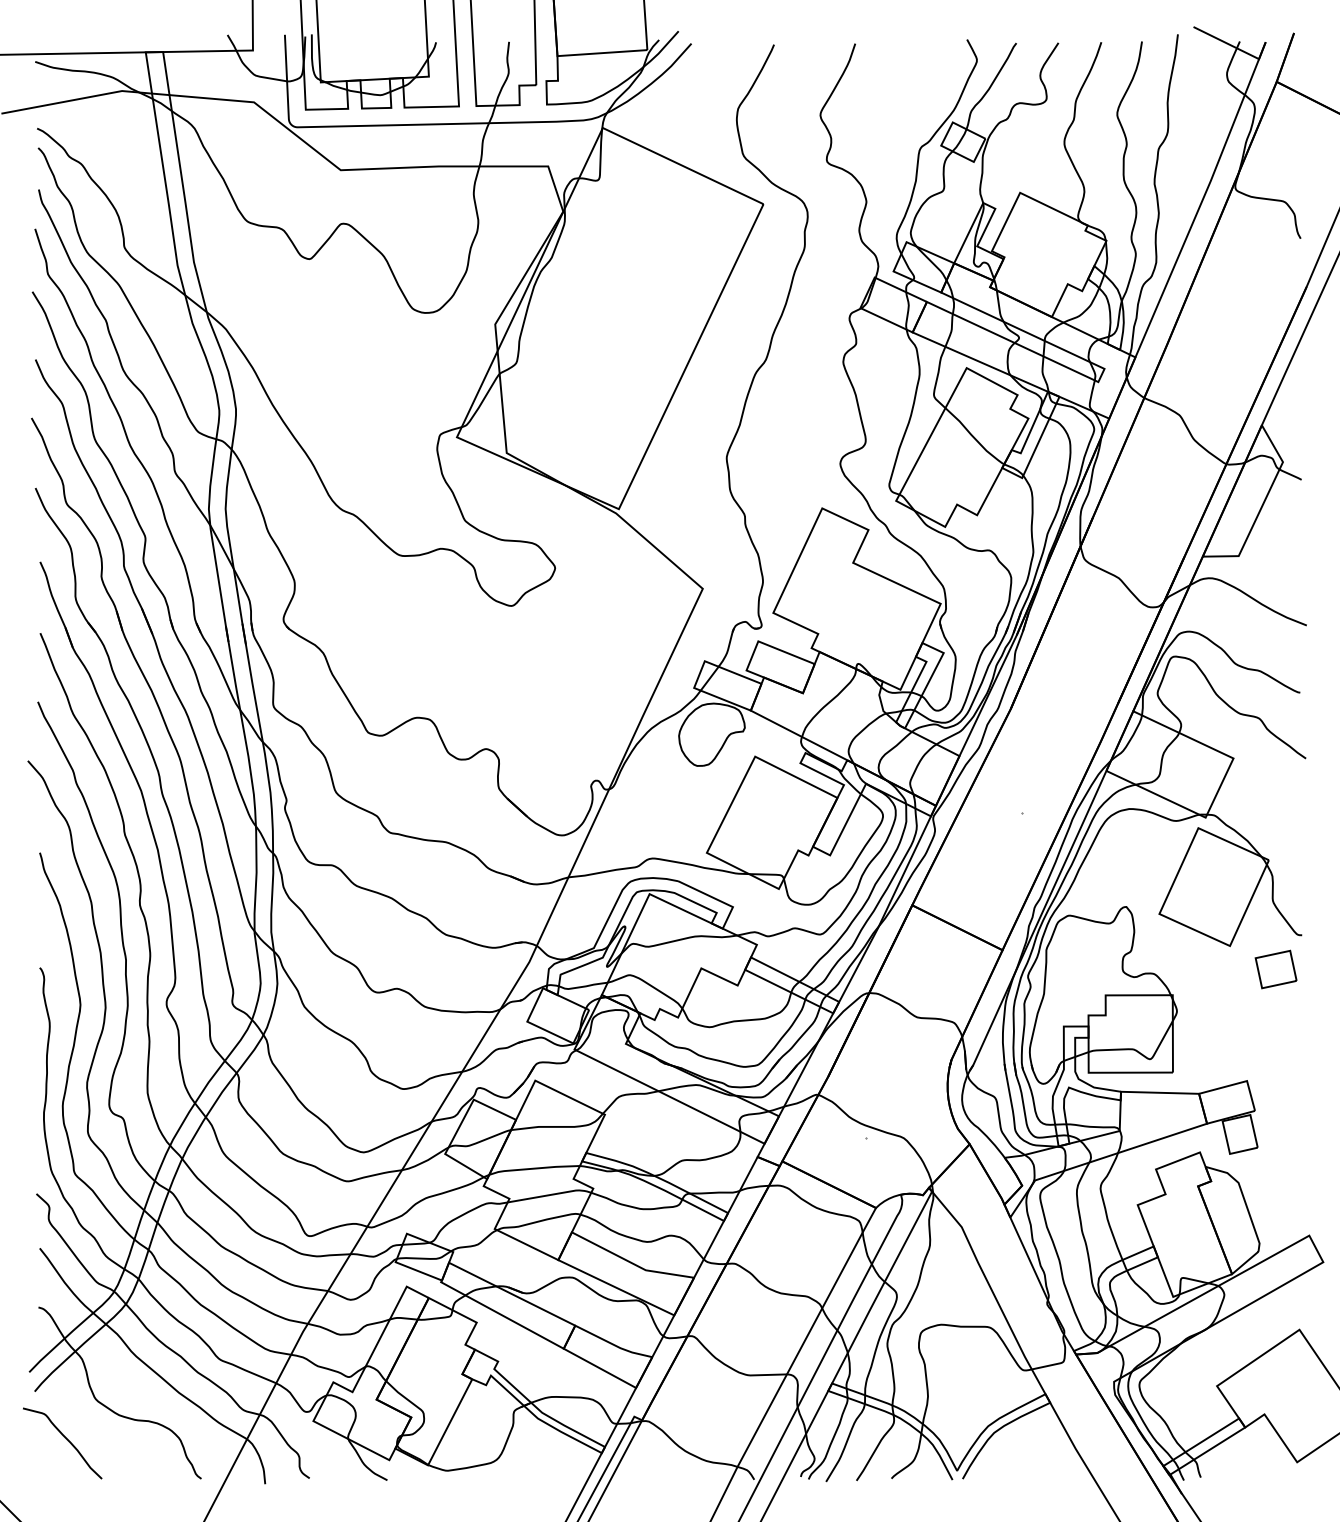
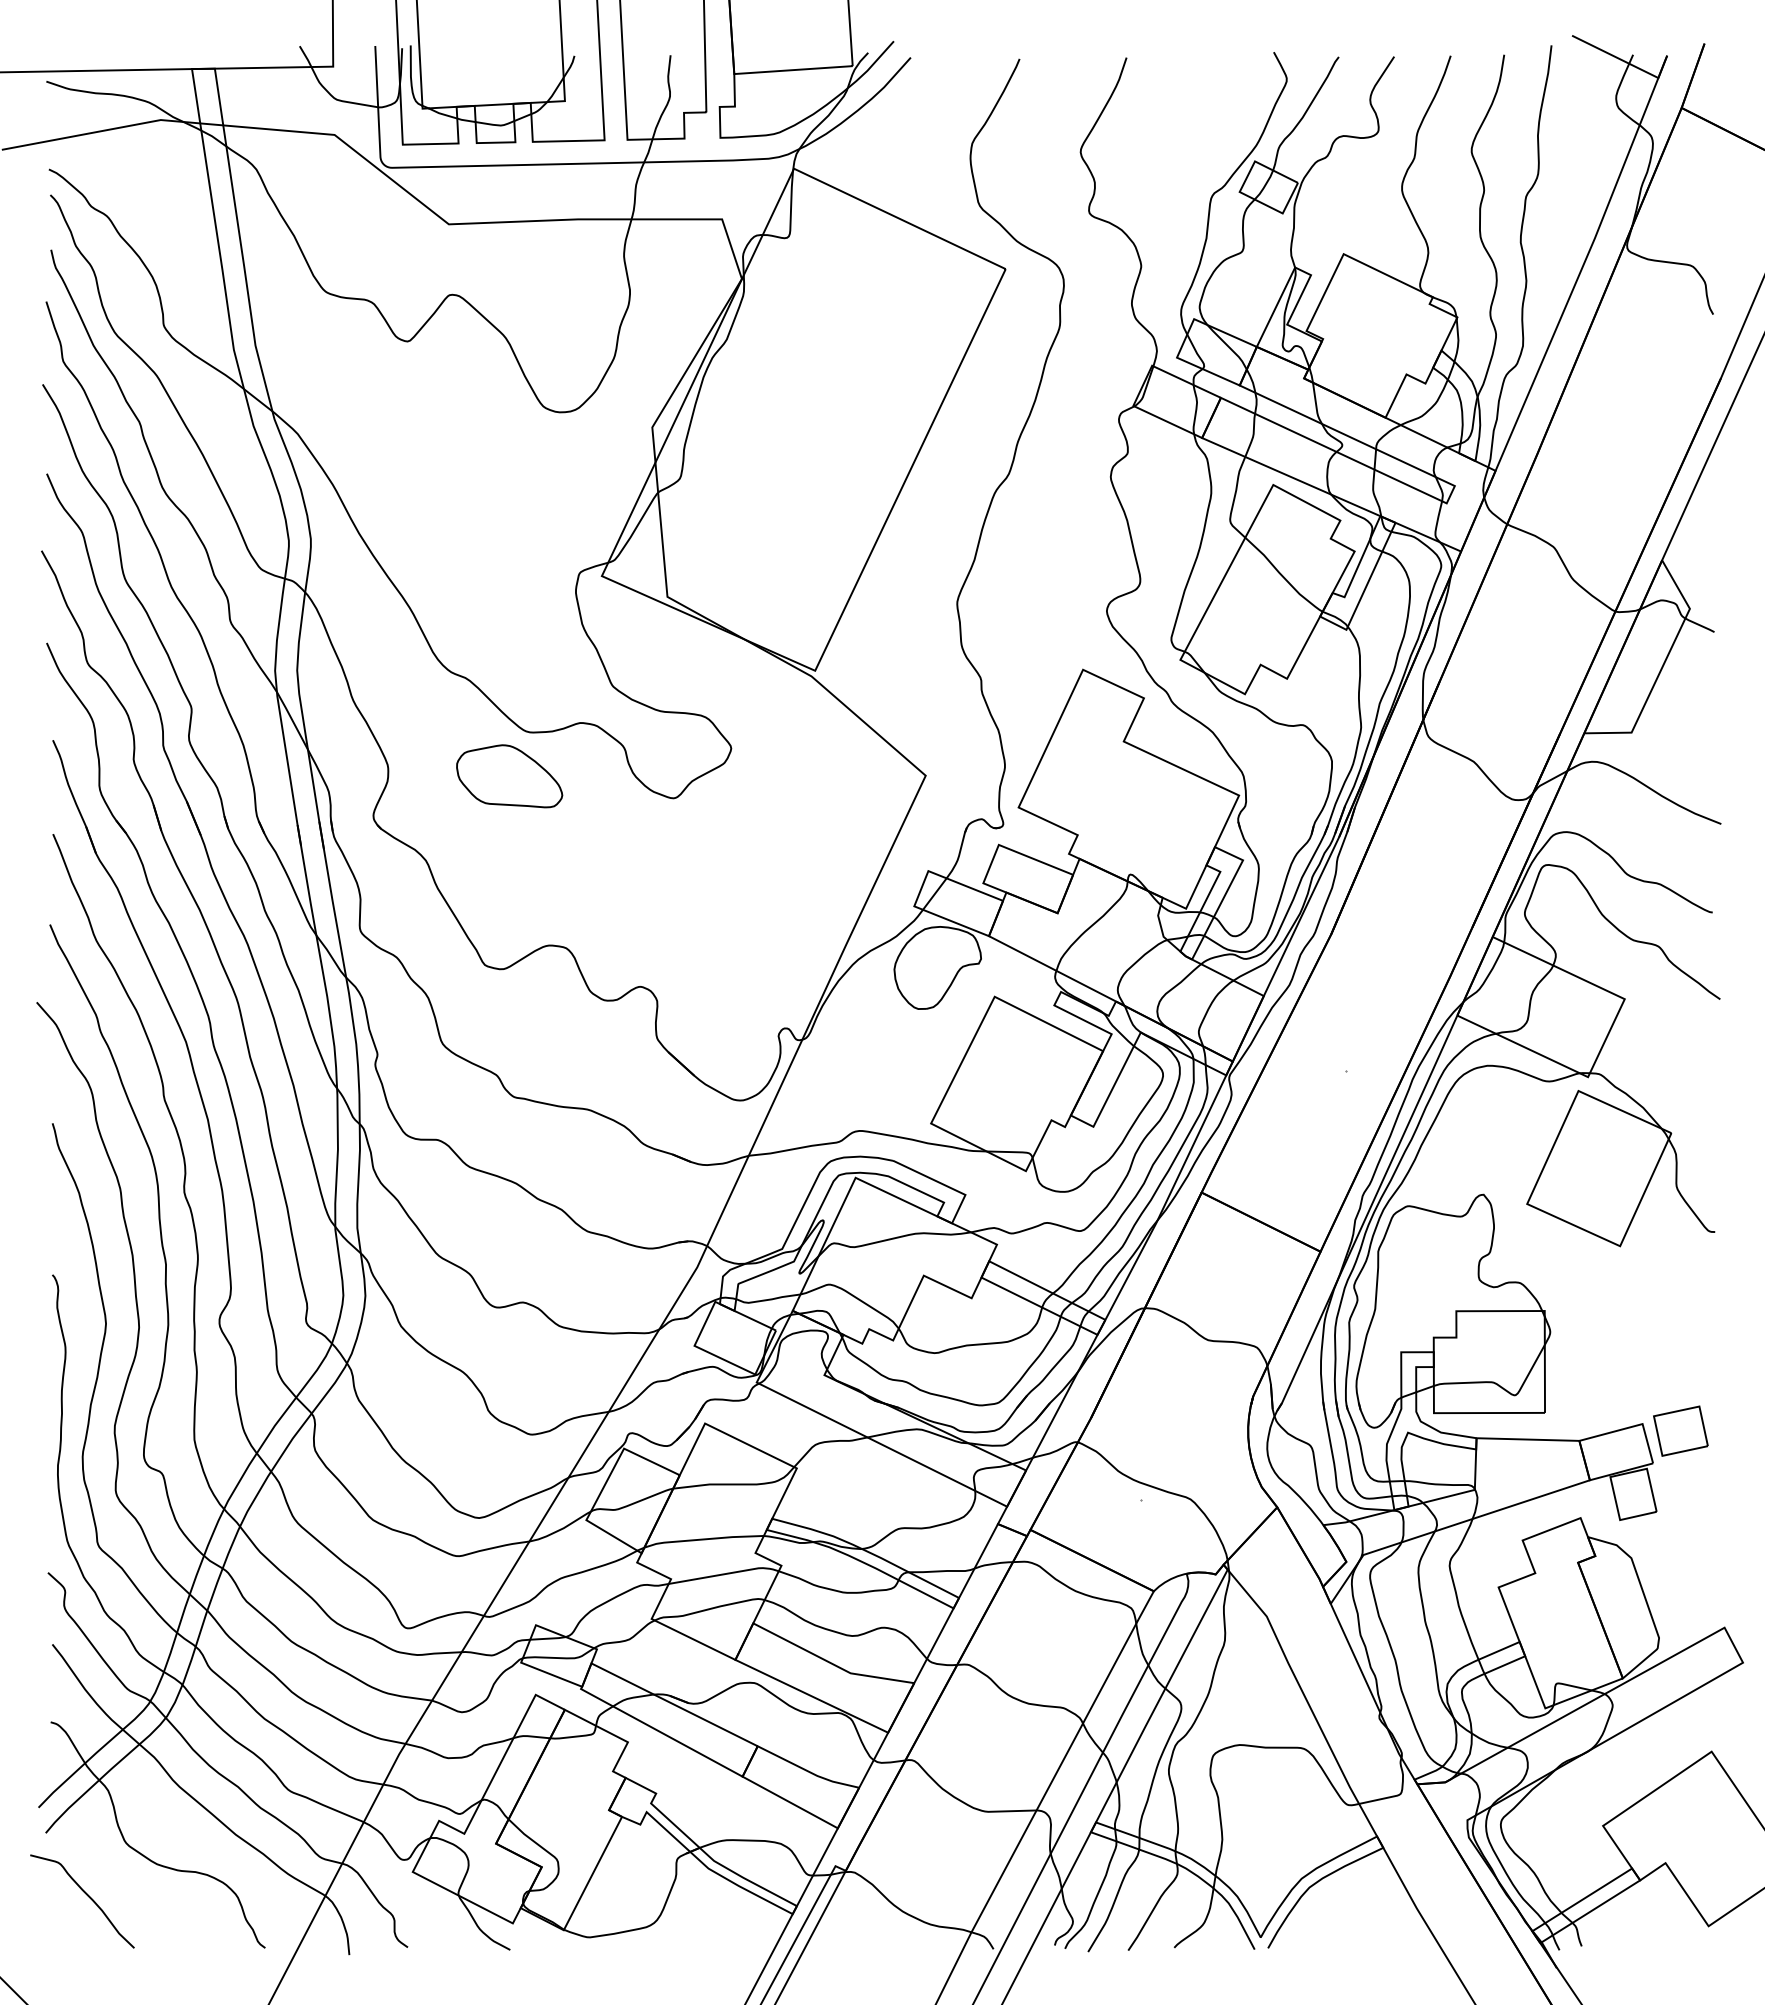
part: (386, 589) -> (509, 776), added
part: (1275, 969) -> (1680, 1430), moved

